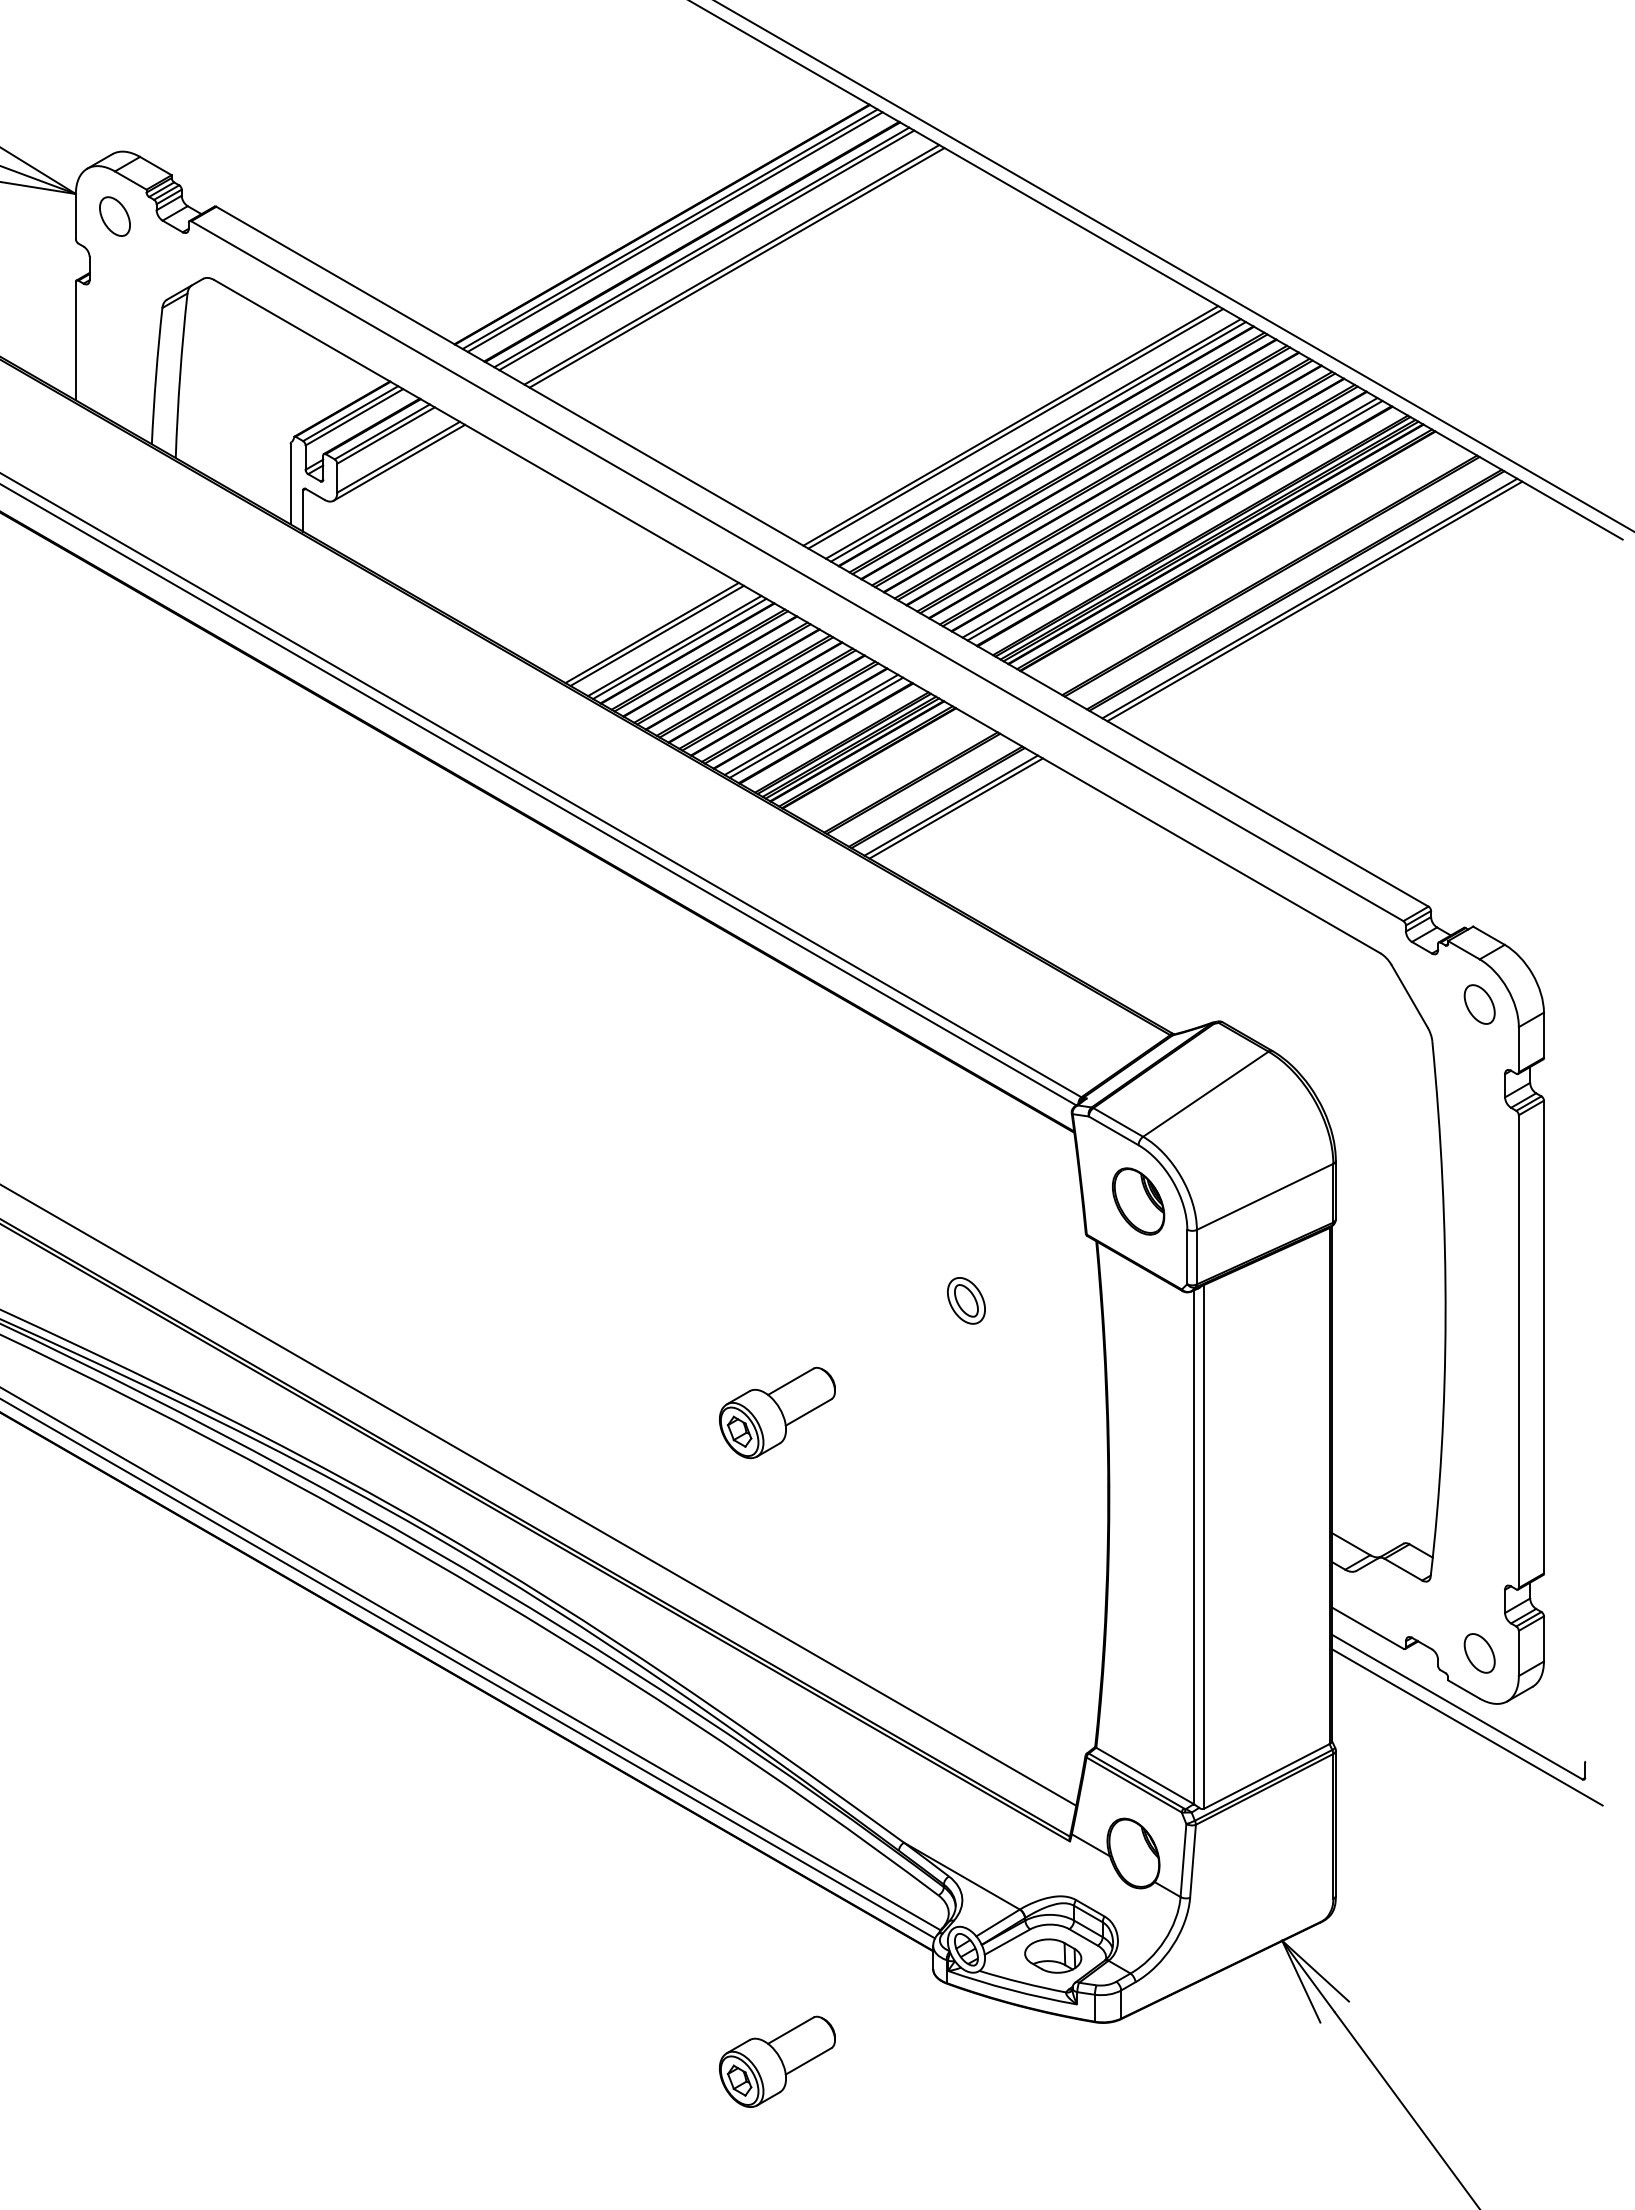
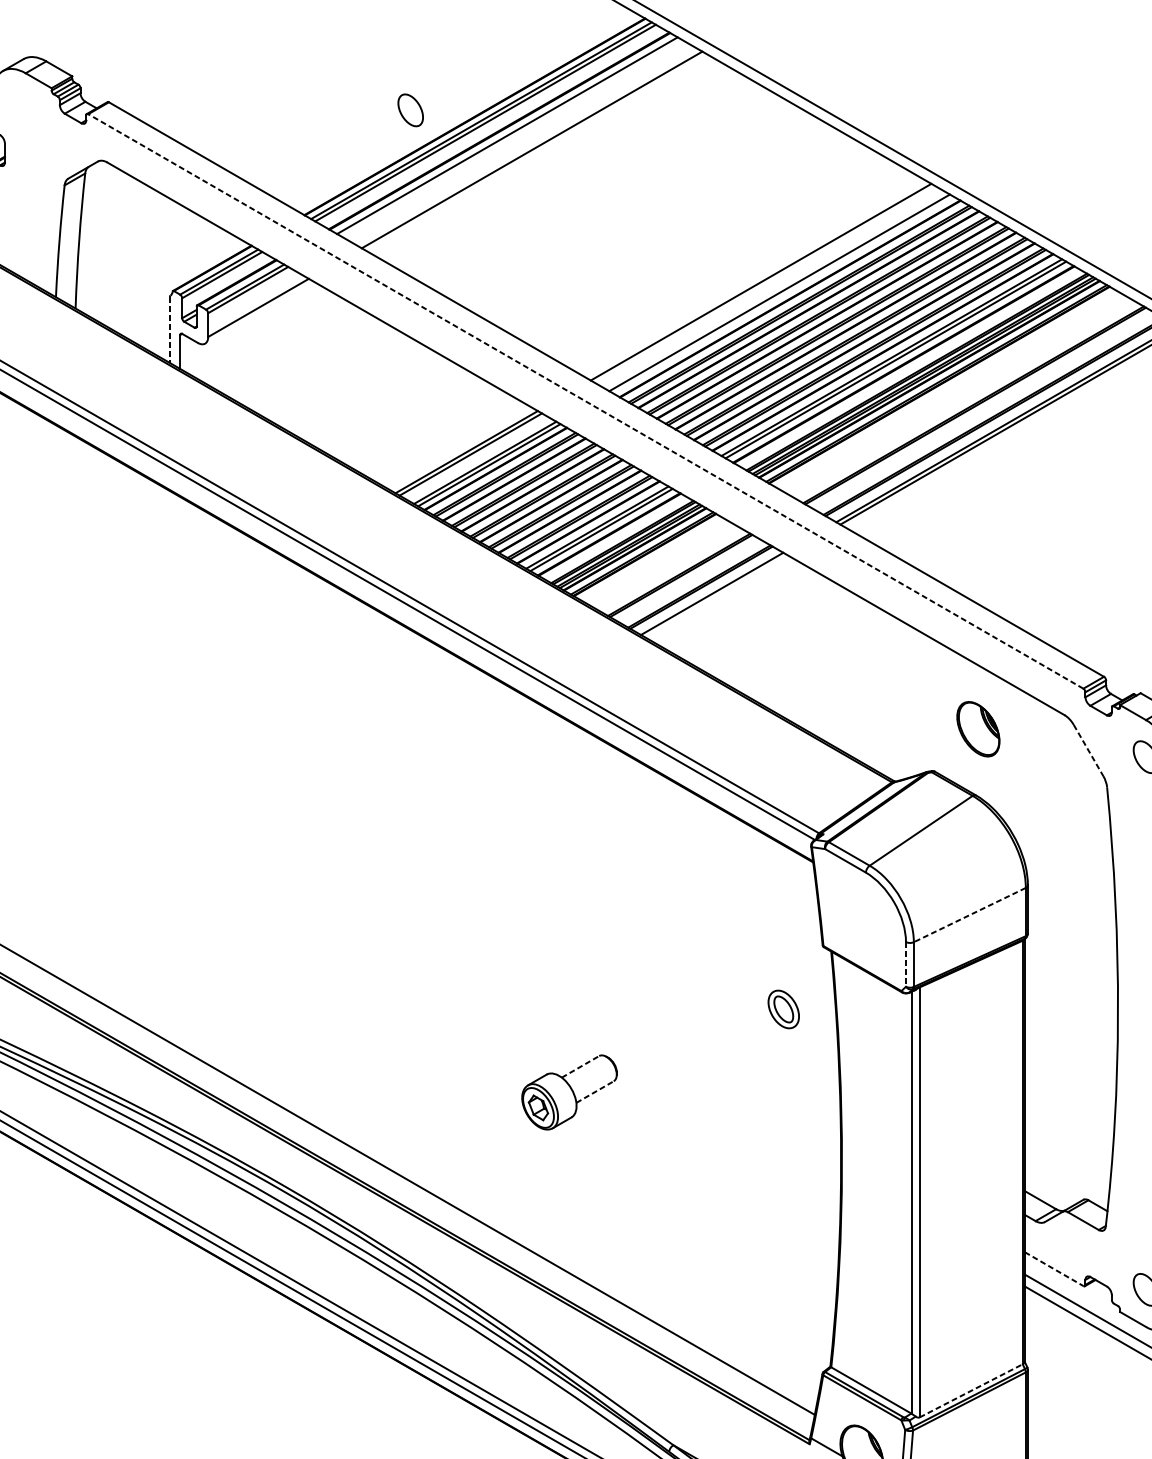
part: (114, 216) -> (410, 110), moved
line: (706, 250) -> (511, 138), removed
line: (736, 267) -> (535, 152), removed
line: (1015, 428) -> (764, 284), removed
line: (1037, 441) -> (782, 294), removed
line: (399, 462) -> (259, 312), removed
line: (290, 484) -> (169, 330), solid -> dashed
line: (797, 571) -> (585, 401), solid -> dashed
line: (955, 808) -> (715, 596), removed
line: (1409, 996) -> (1088, 750), solid -> dashed
line: (1265, 1196) -> (970, 914), solid -> dashed
part: (1138, 1201) -> (978, 729), moved
line: (1187, 1257) -> (906, 964), solid -> dashed
part: (966, 1300) -> (783, 1009), moved
line: (791, 1381) -> (581, 1066), solid -> dashed
line: (809, 1412) -> (595, 1092), solid -> dashed
line: (1368, 1628) -> (1054, 1269), solid -> dashed
line: (1266, 1776) -> (970, 1390), solid -> dashed

